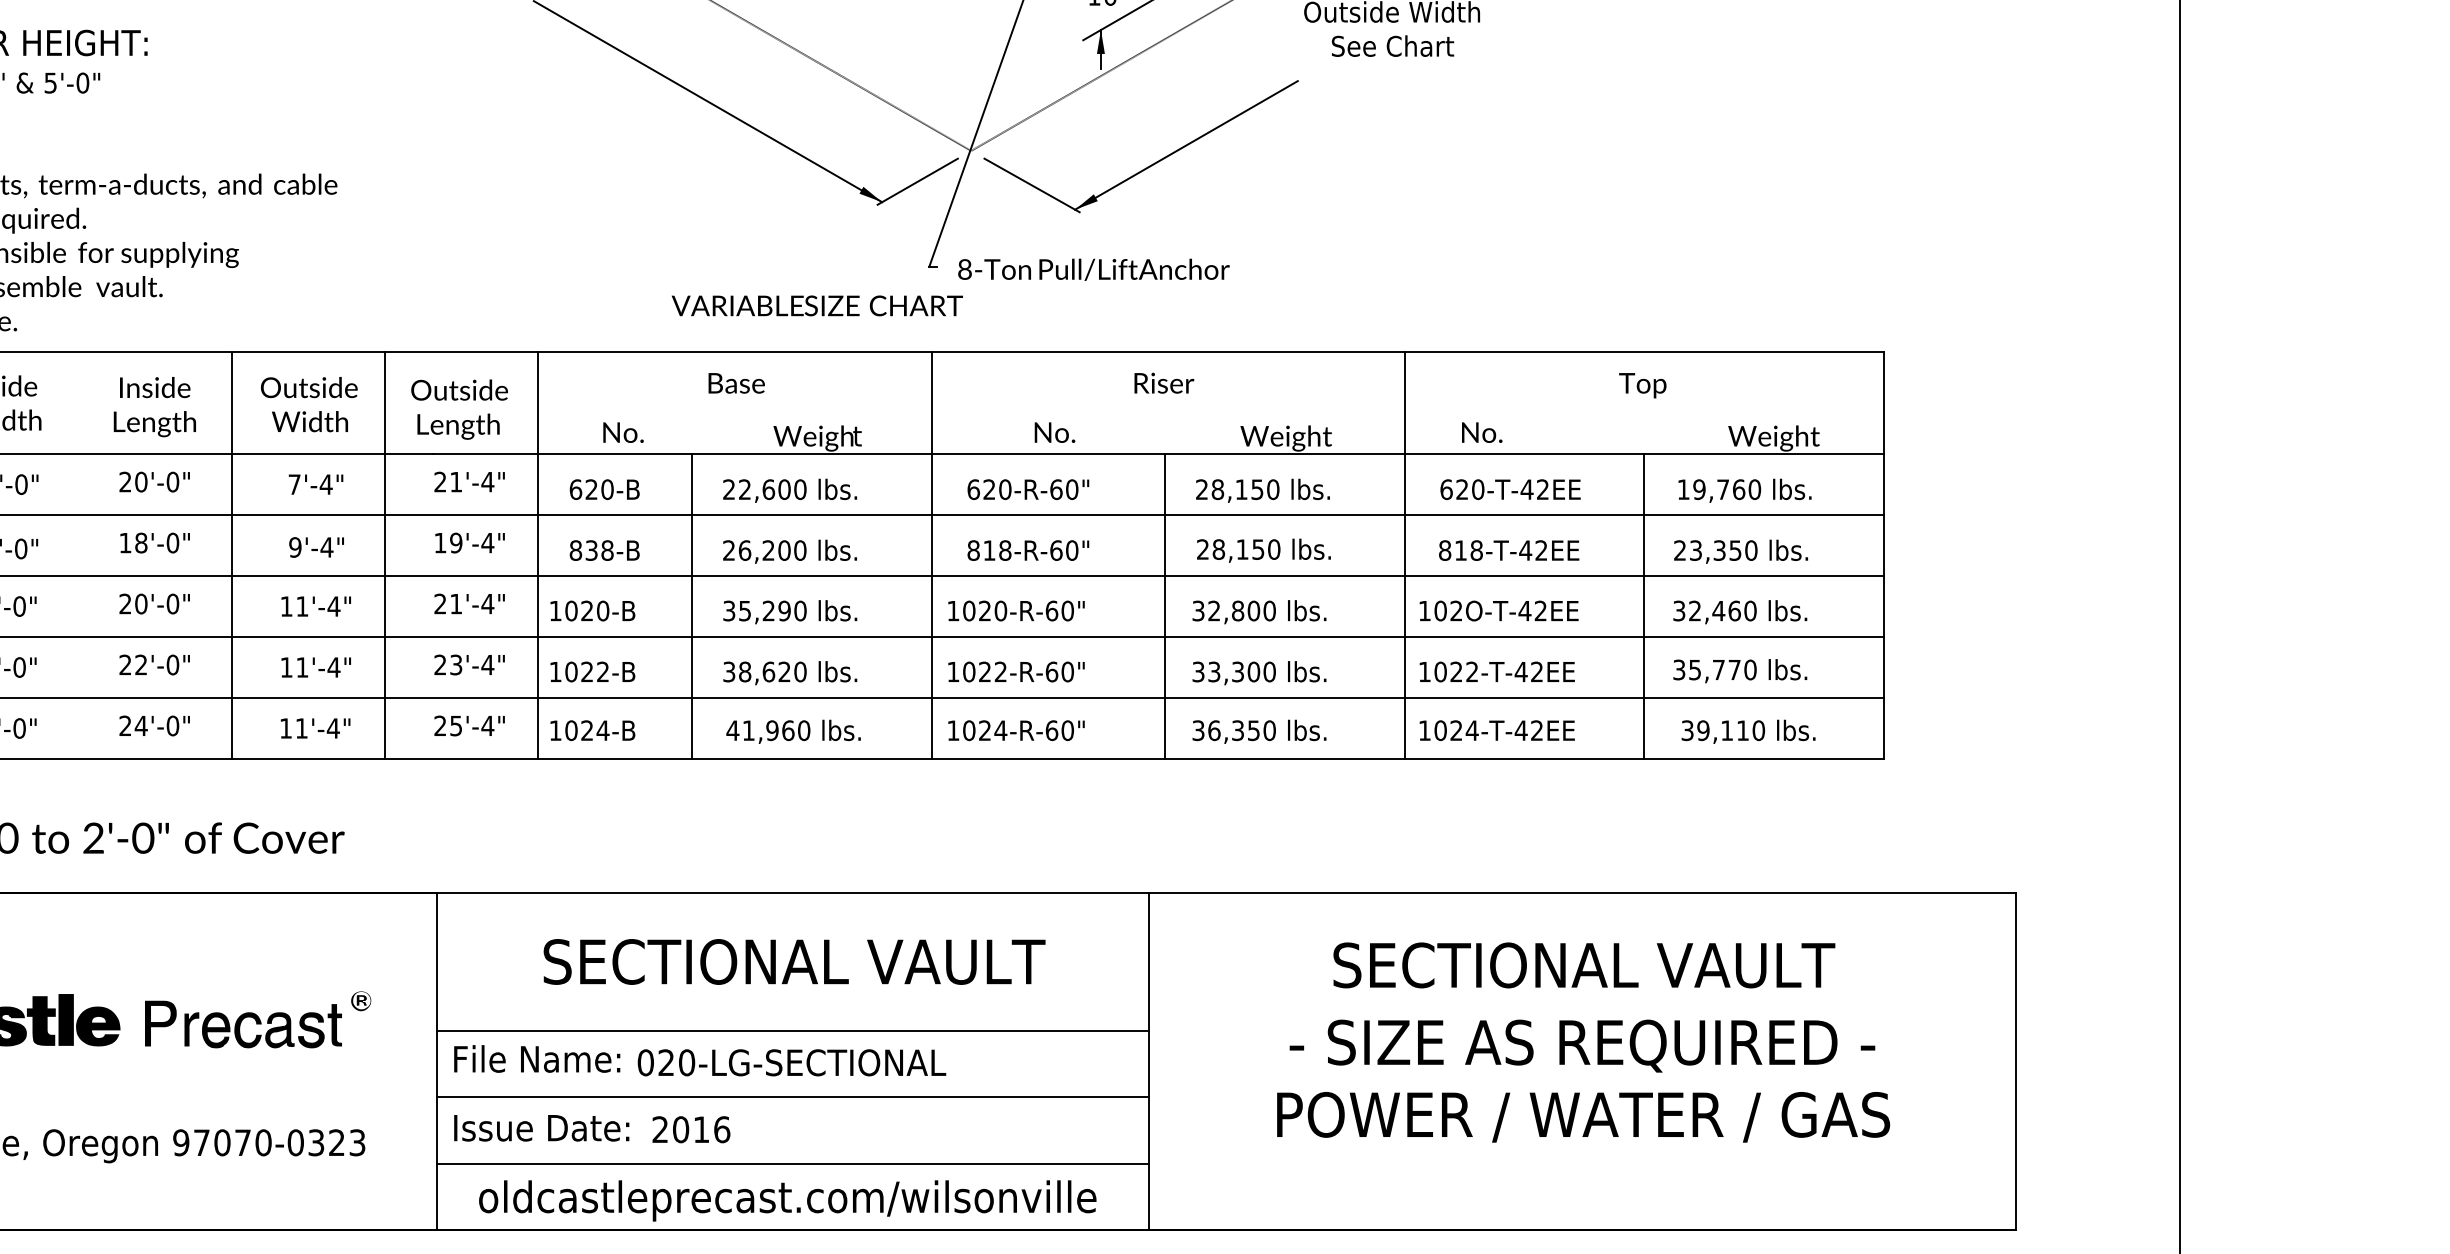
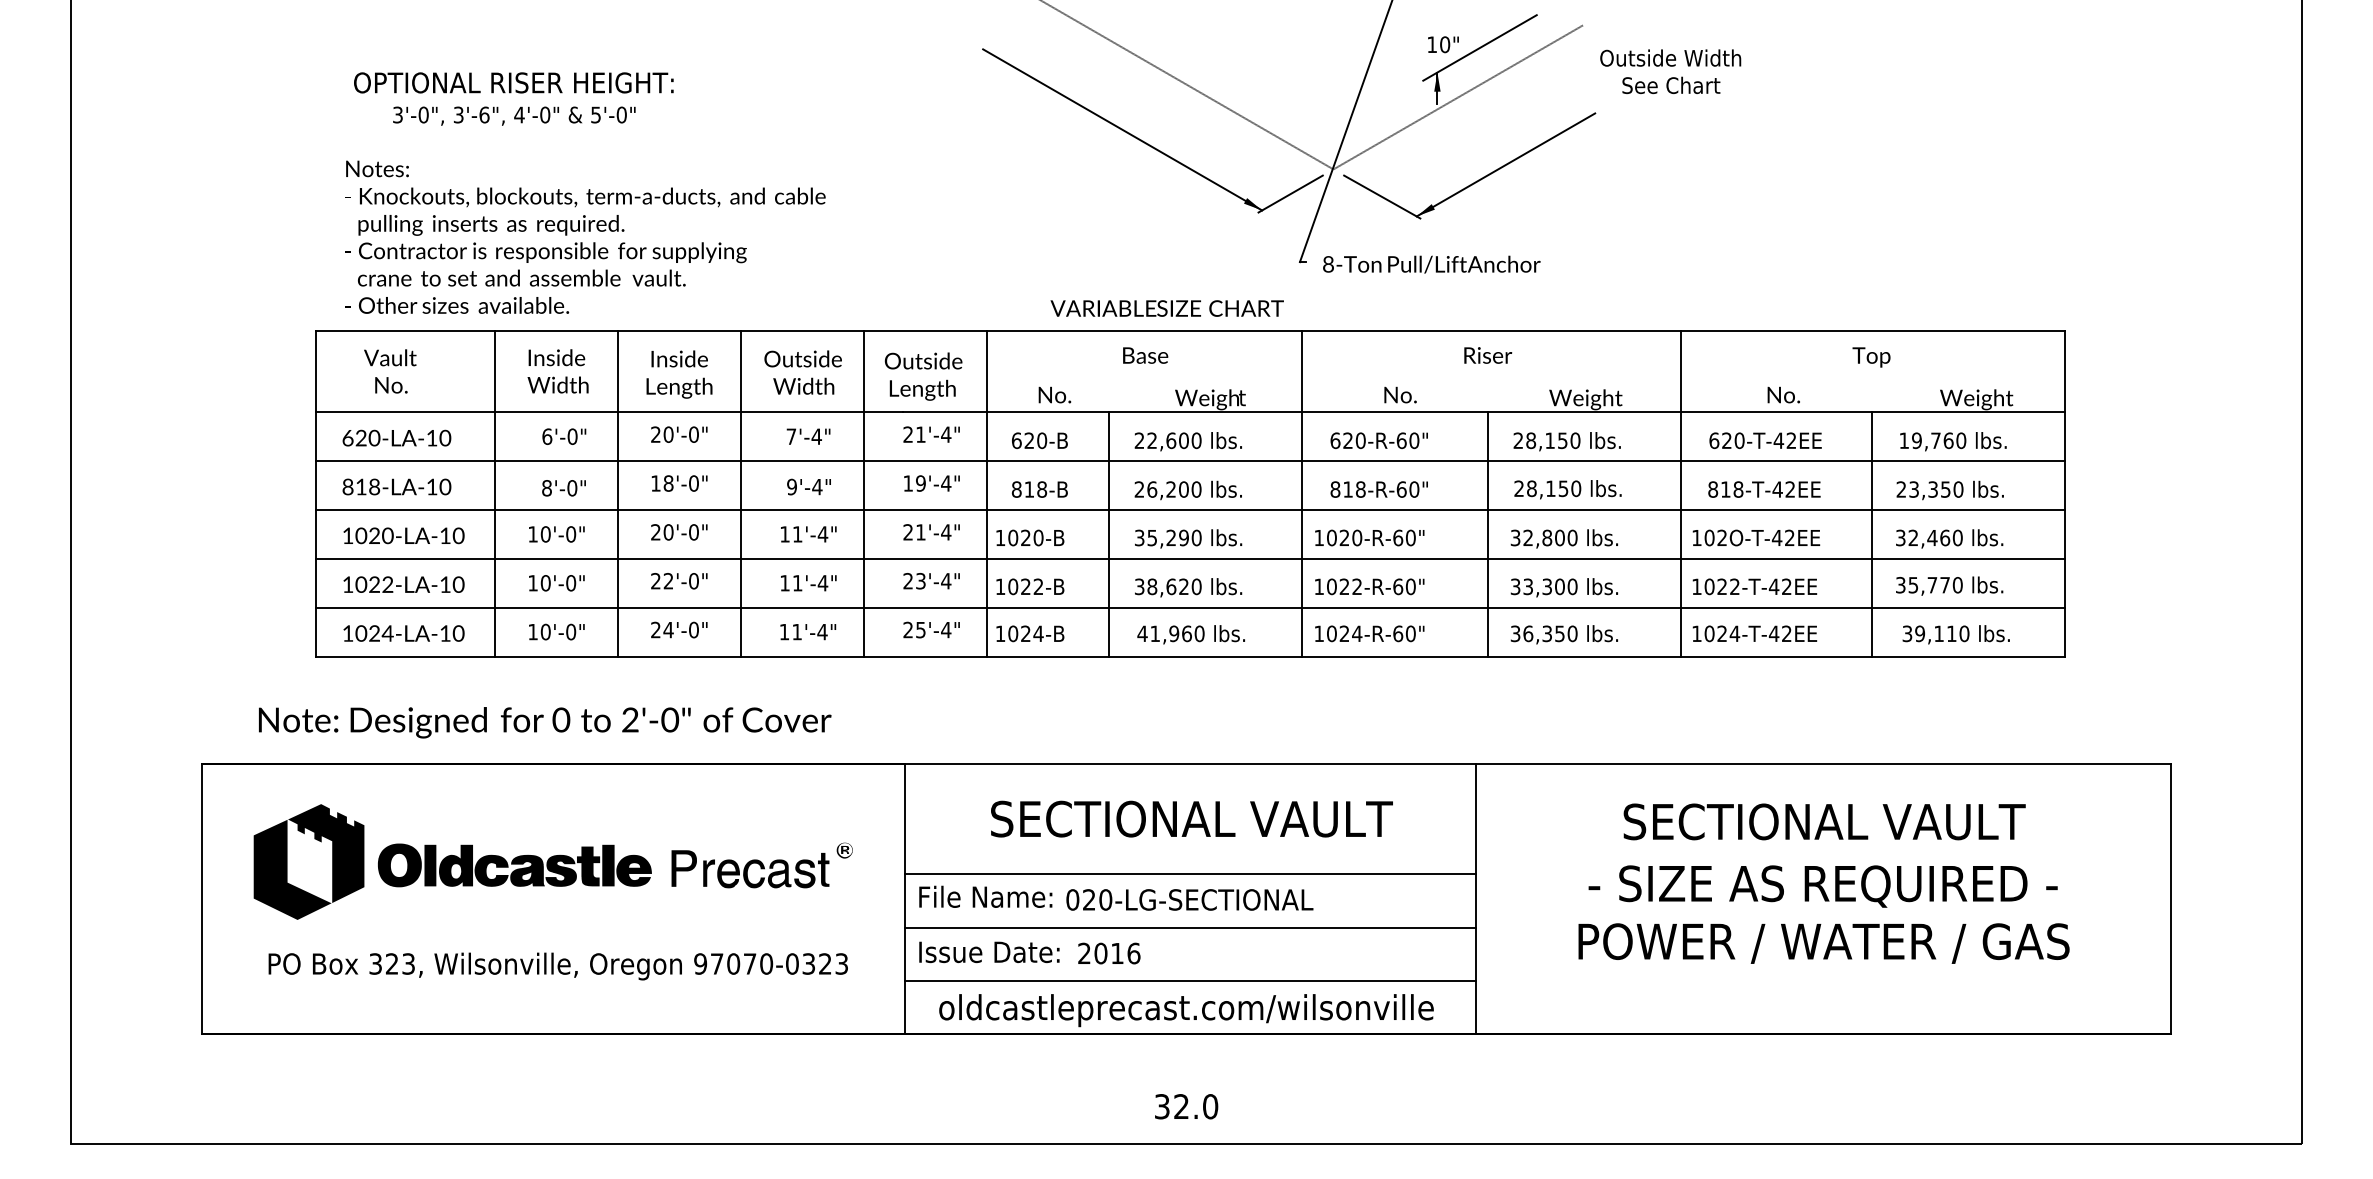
text: (816, 305) -> (1166, 308), moved
text: (1481, 431) -> (1783, 394), moved
text: (591, 550) -> (1029, 489), 838-B -> 818-B
line: (78, 555) -> (618, 493), added

